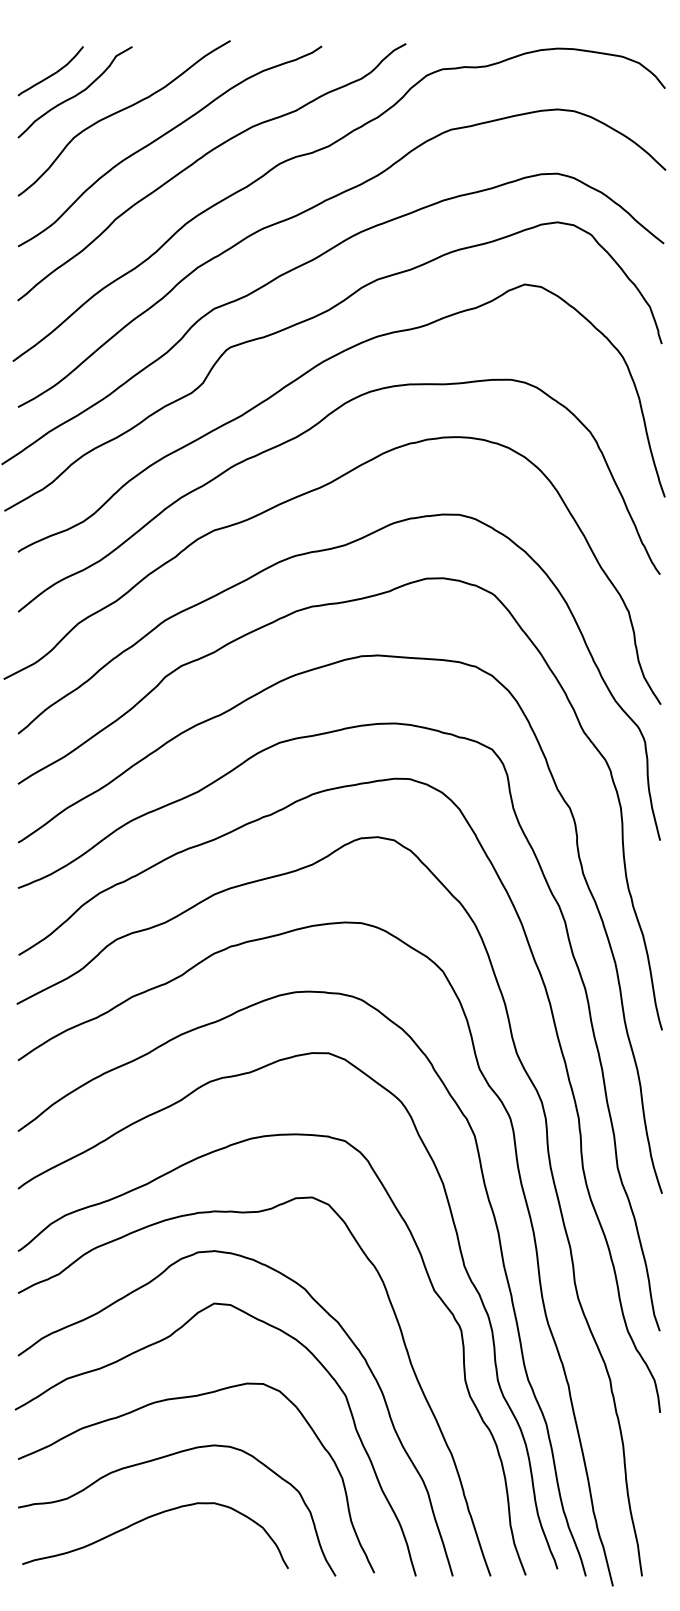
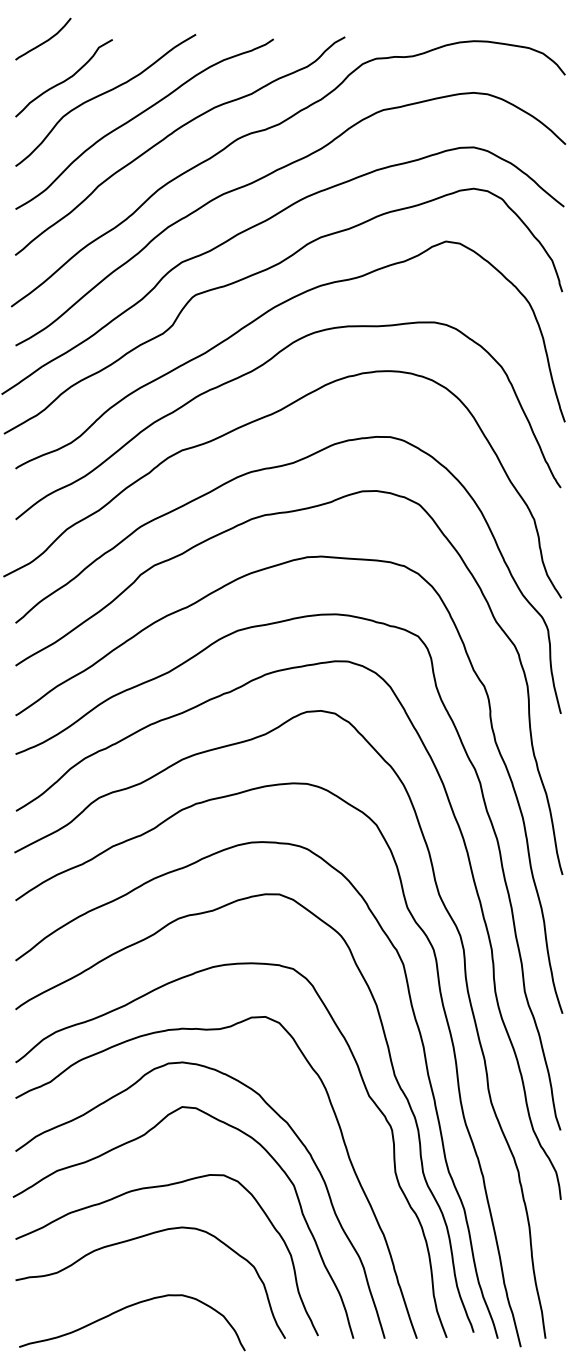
curve: (52, 73) -> (44, 41), moved
curve: (146, 1519) -> (124, 1309), moved

